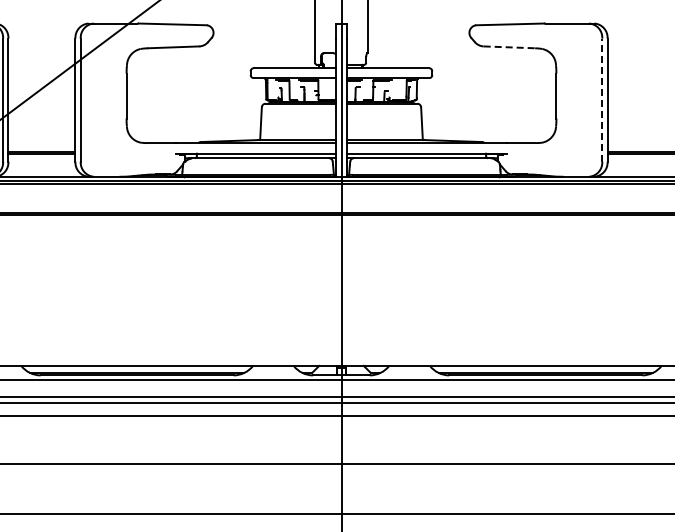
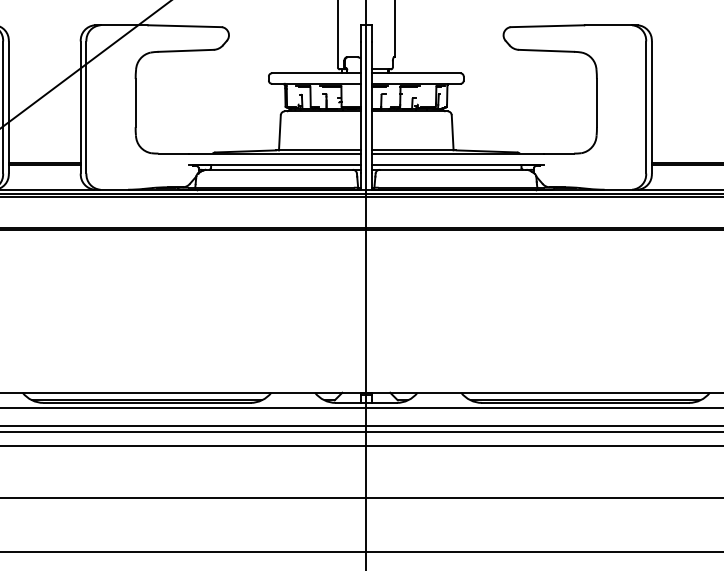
line: (509, 47) -> (546, 51), dashed -> solid
line: (602, 99) -> (646, 106), dashed -> solid

